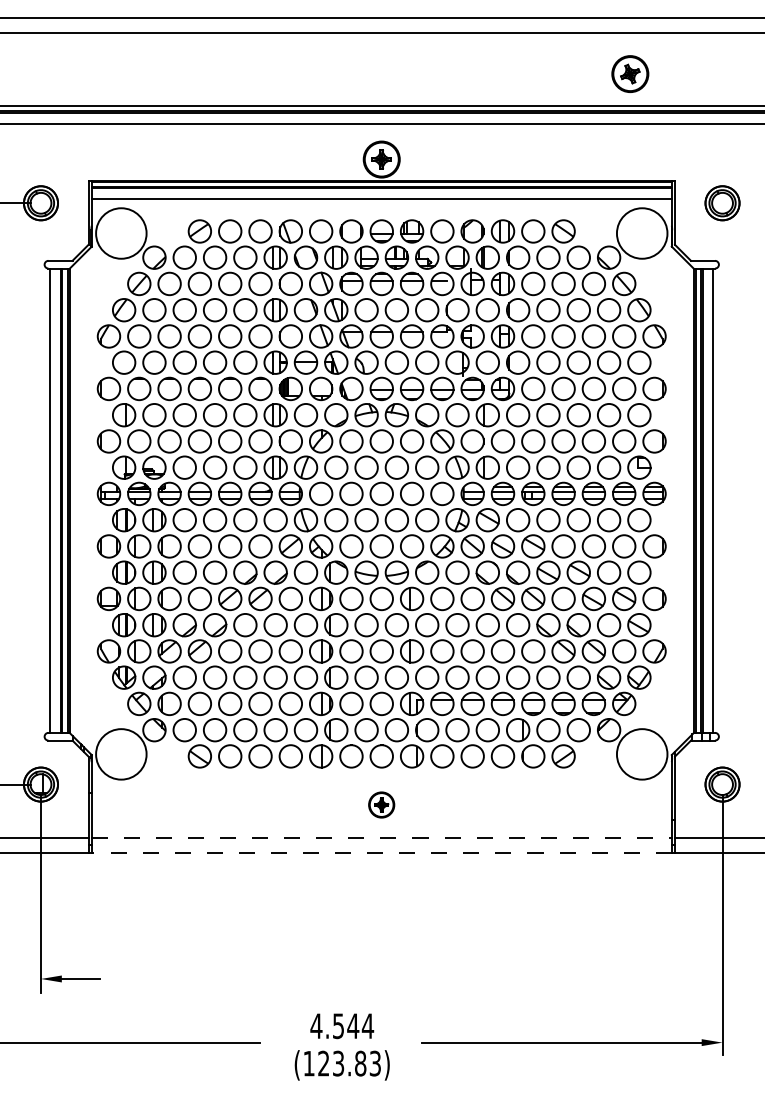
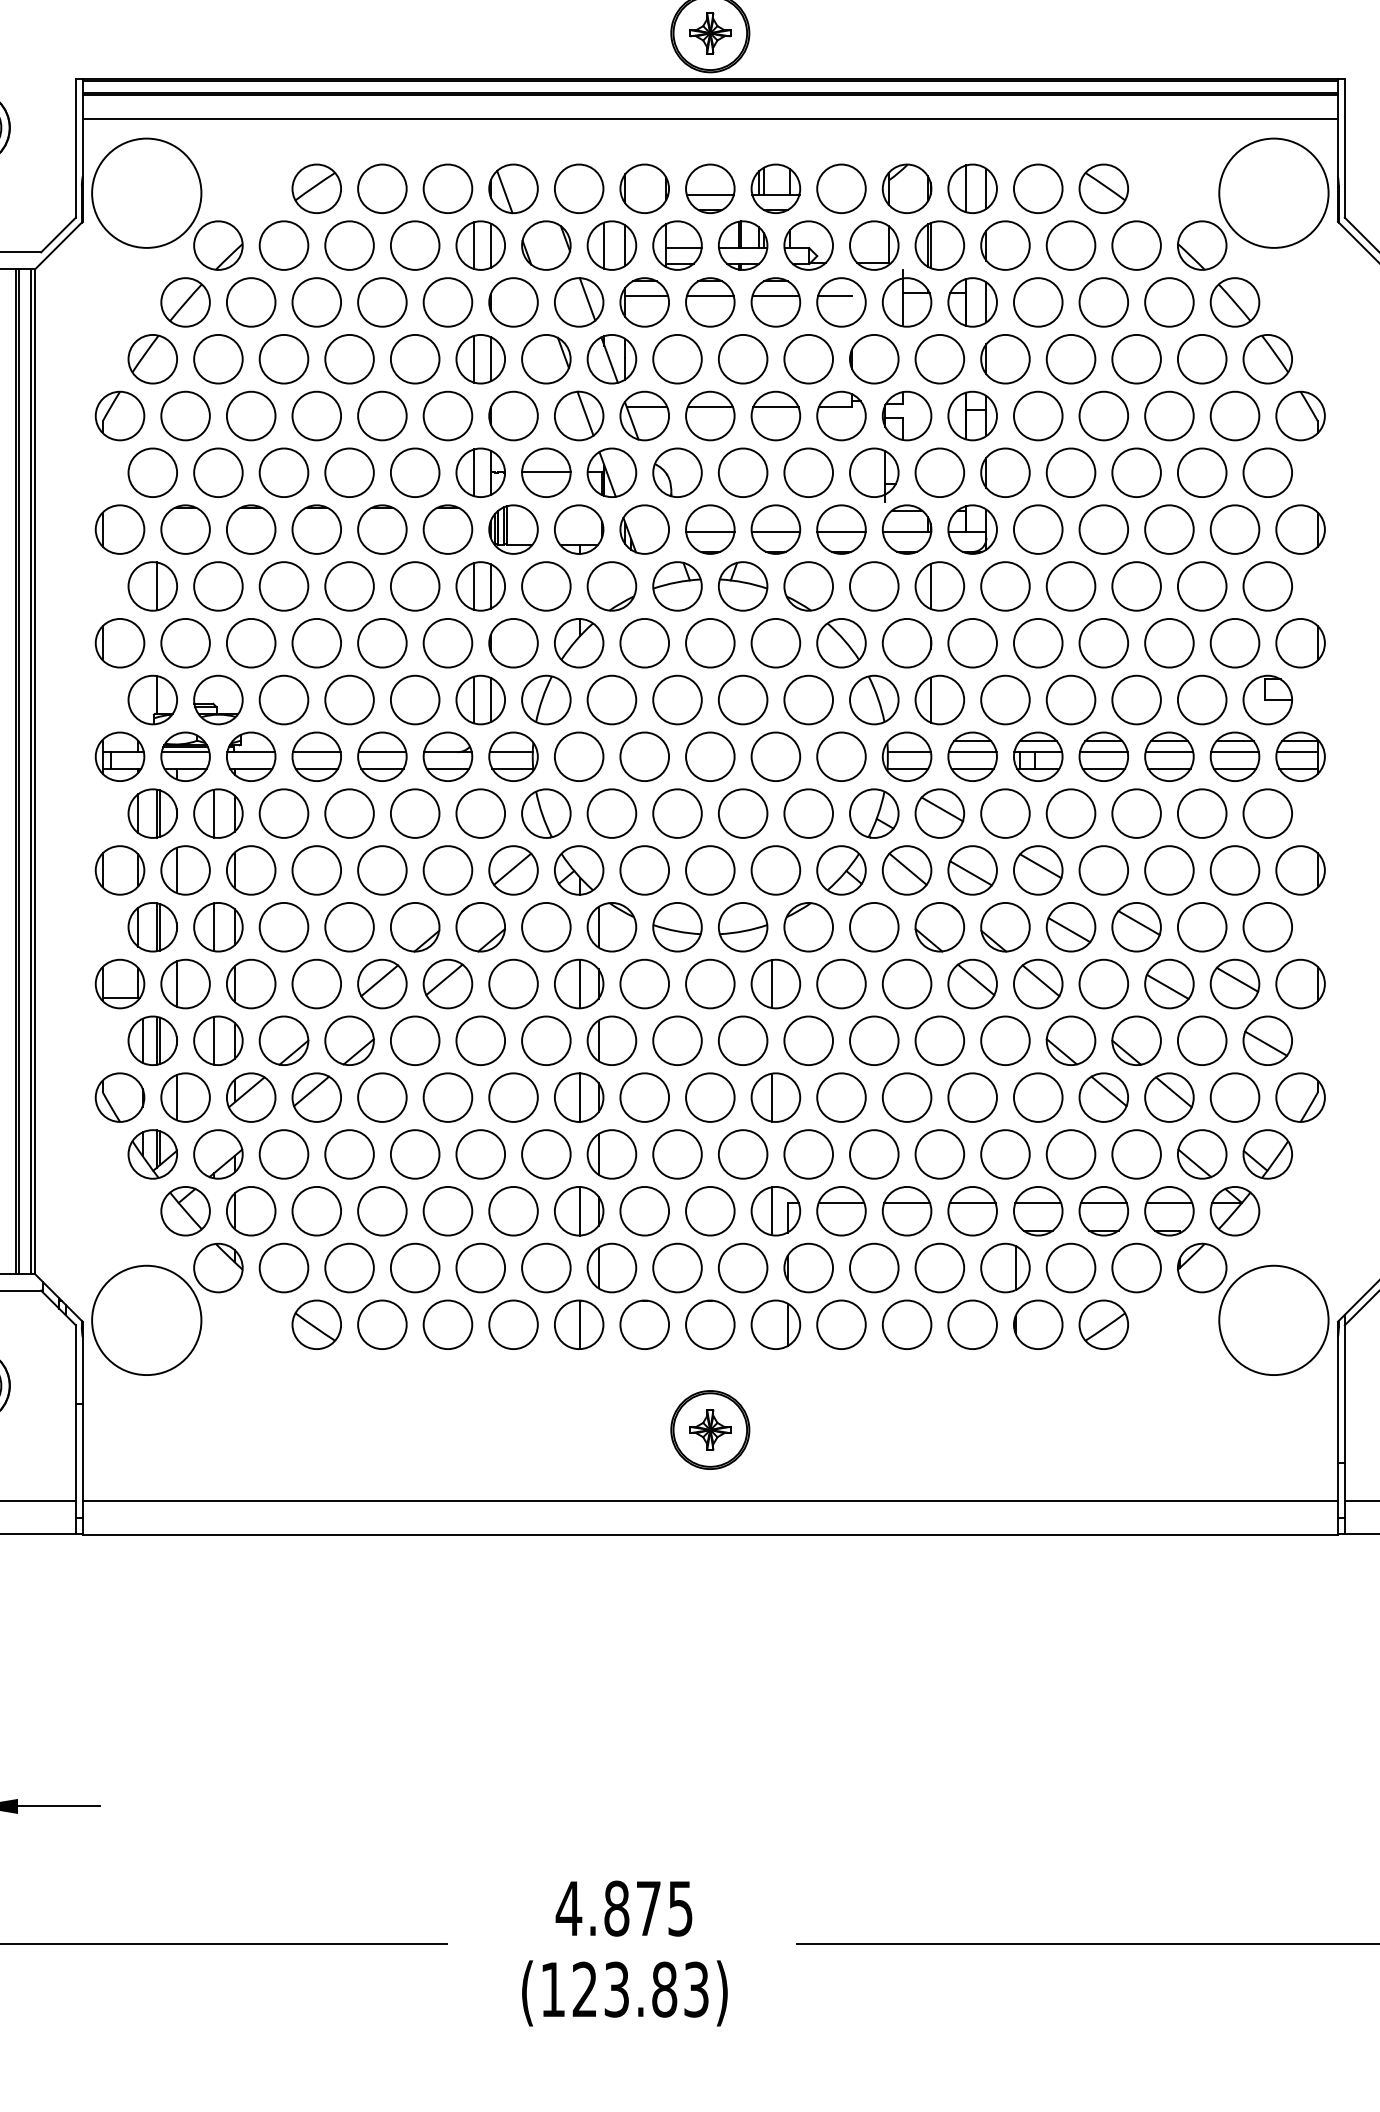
part: (381, 804) -> (709, 1428), size x1.43
line: (382, 837) -> (711, 1500), dashed -> solid
line: (381, 853) -> (709, 1534), dashed -> solid
text: (353, 1026) -> (649, 1909), 4.544 -> 4.875

